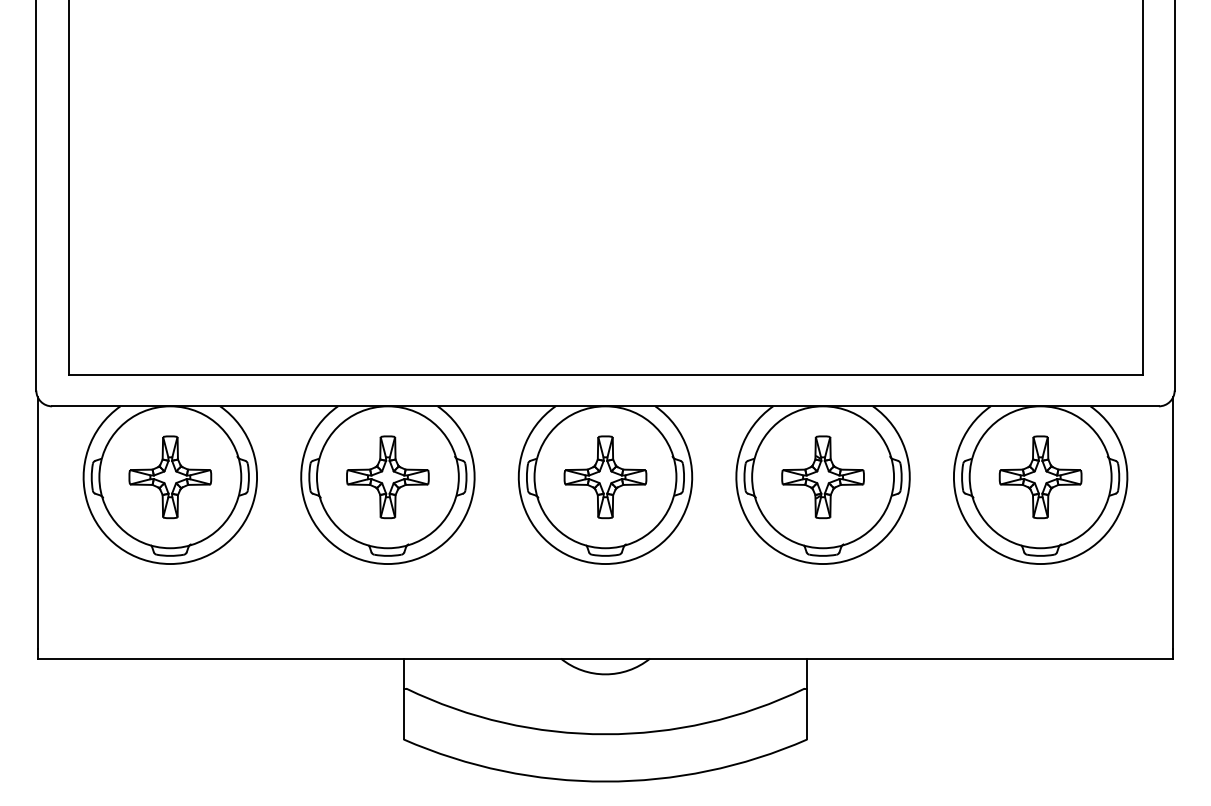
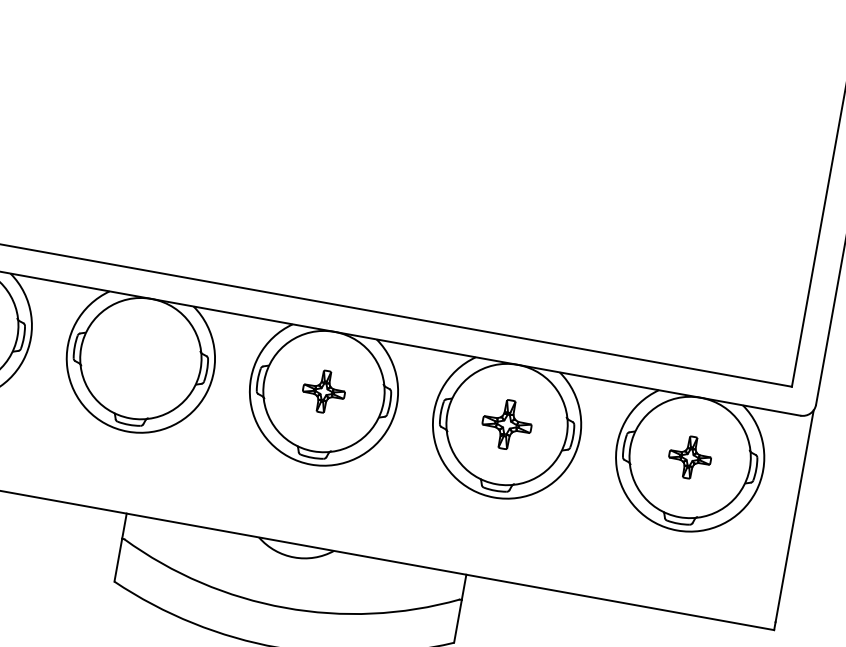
part: (387, 477) -> (140, 358), removed
part: (605, 477) -> (323, 391), size x0.6
part: (822, 477) -> (506, 424), size x0.7
part: (1040, 477) -> (690, 457), size x0.6

